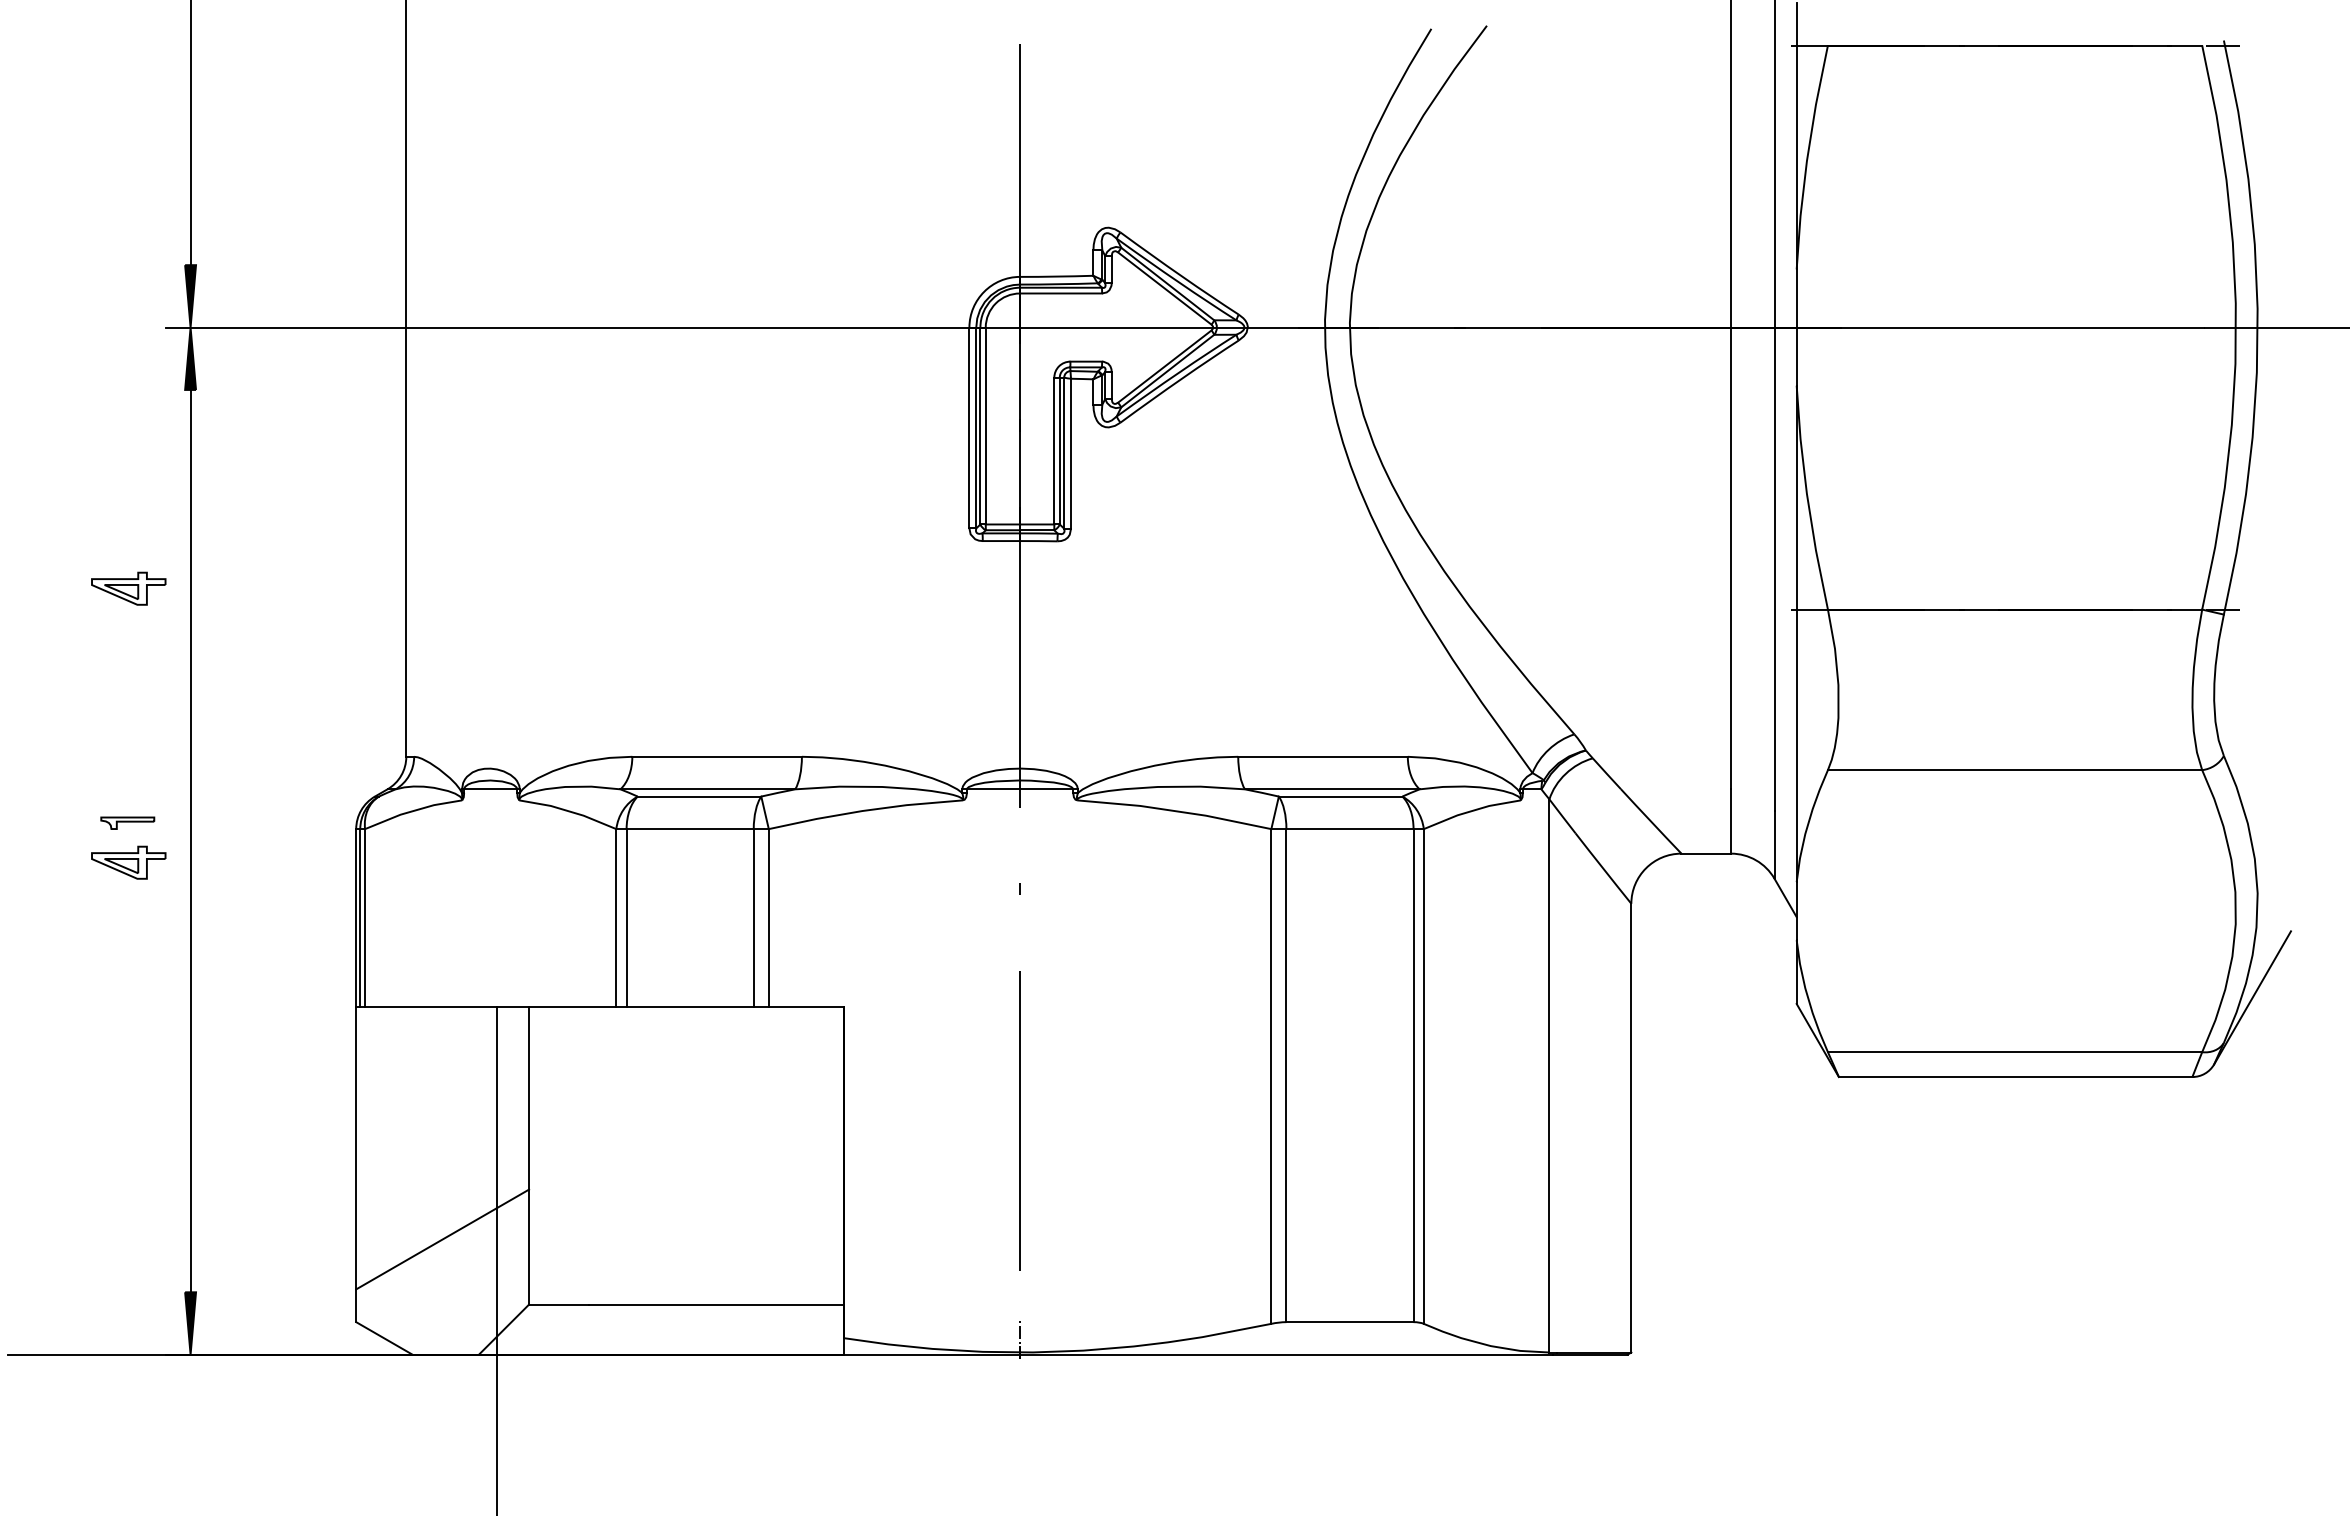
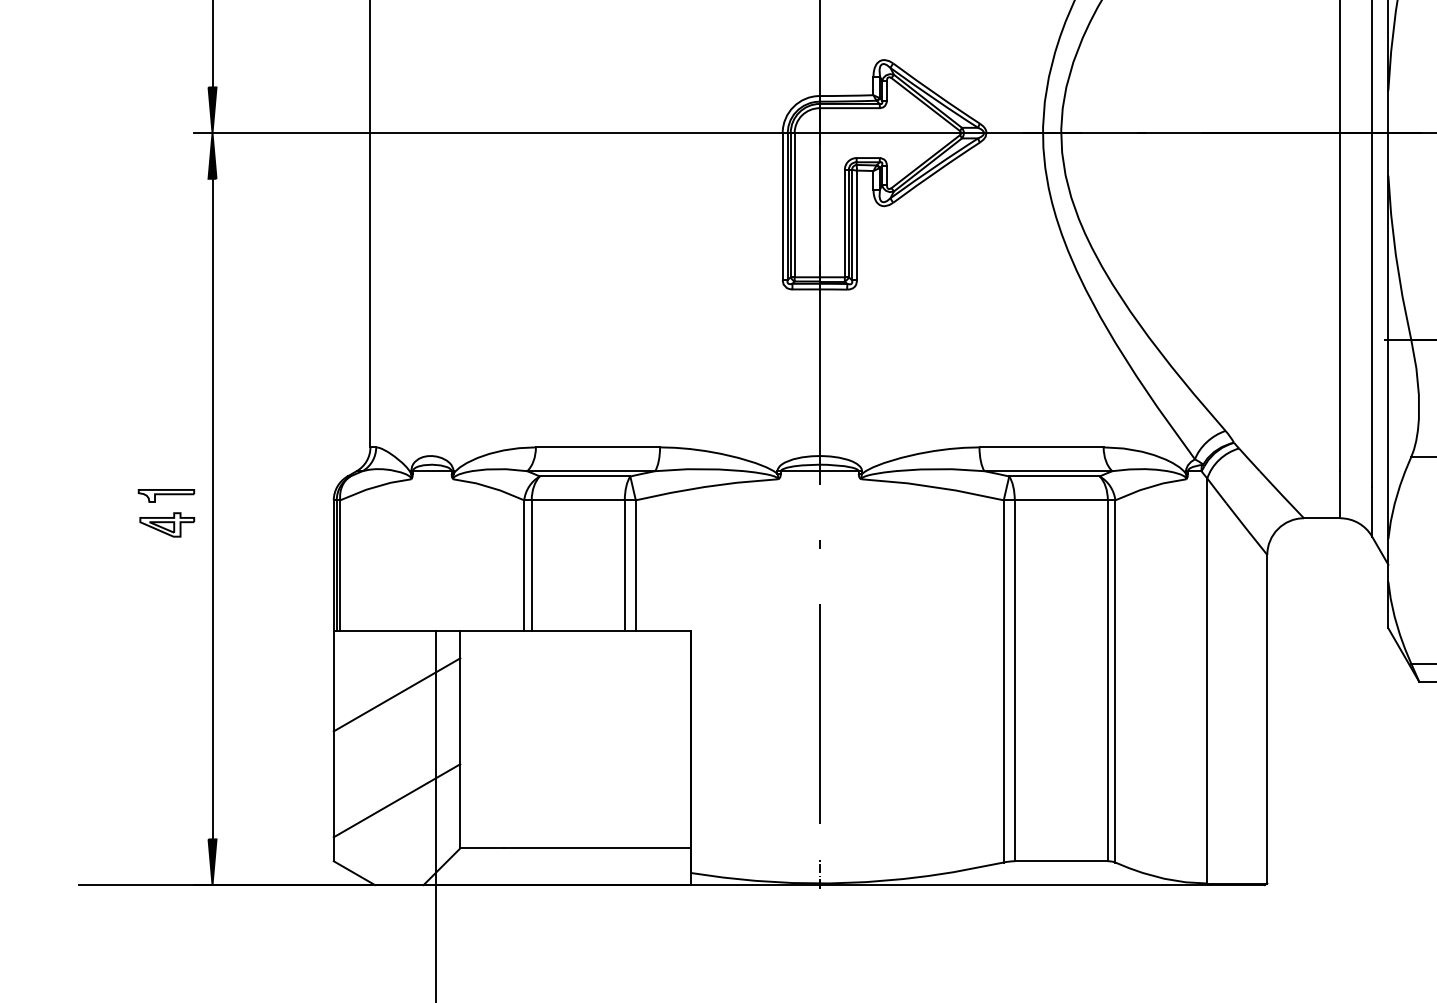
part: (128, 588) -> (167, 324), removed
part: (127, 823) -> (166, 496), size x1.43
line: (442, 1094) -> (396, 694), added

